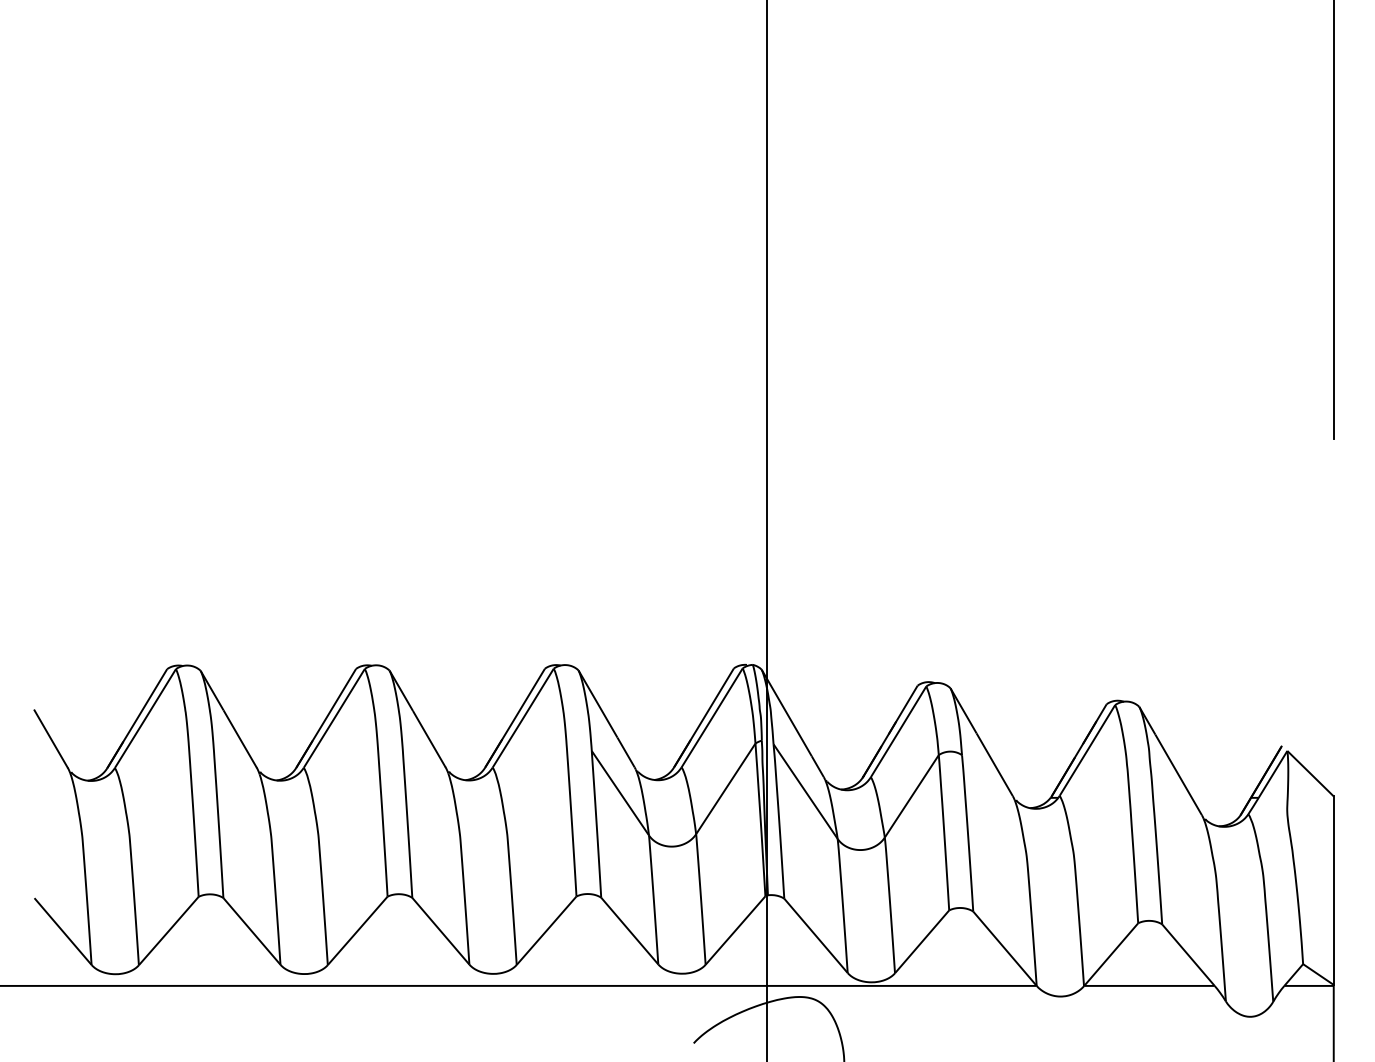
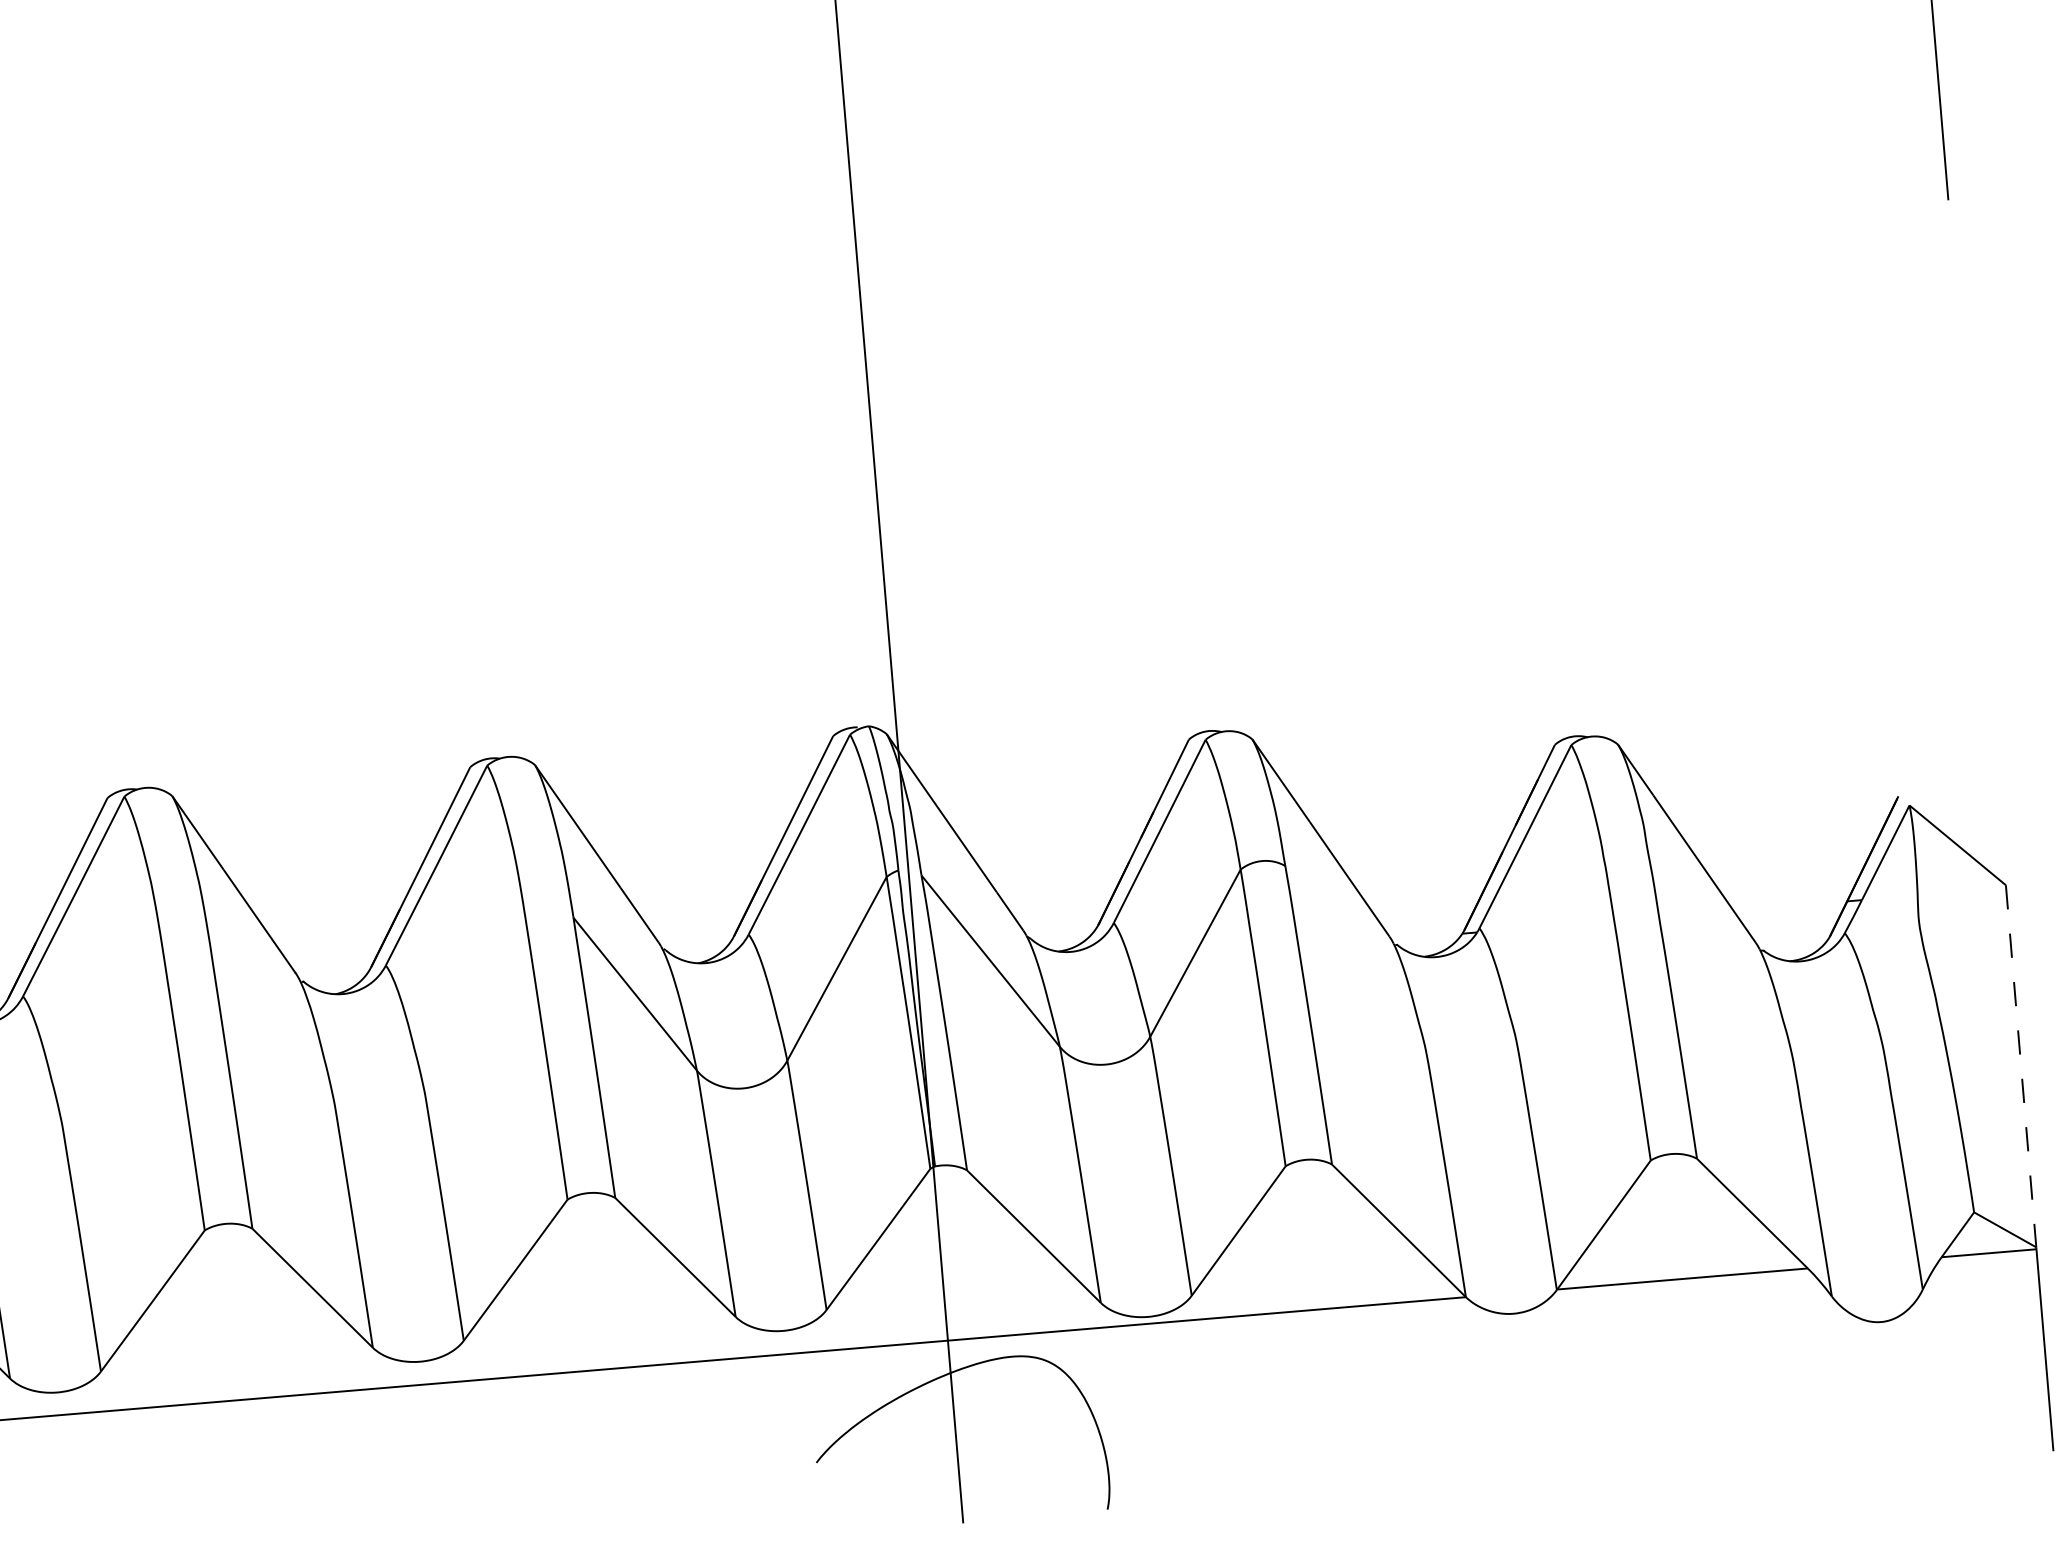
line: (1333, 891) -> (2020, 1067), solid -> dashed

